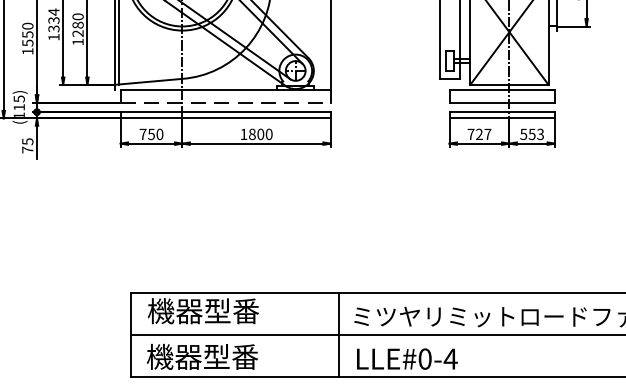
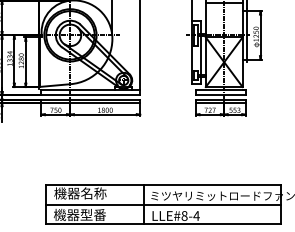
line: (227, 102) -> (91, 95), dashed -> solid
text: (231, 311) -> (93, 193), 機器型番 -> 機器名称
text: (424, 358) -> (184, 215), LLE#0-4 -> LLE#8-4

